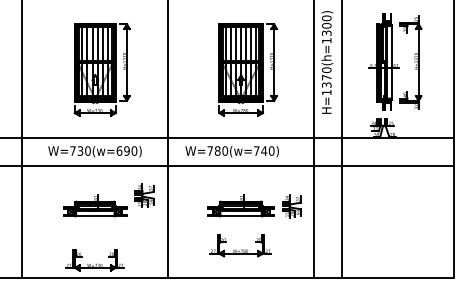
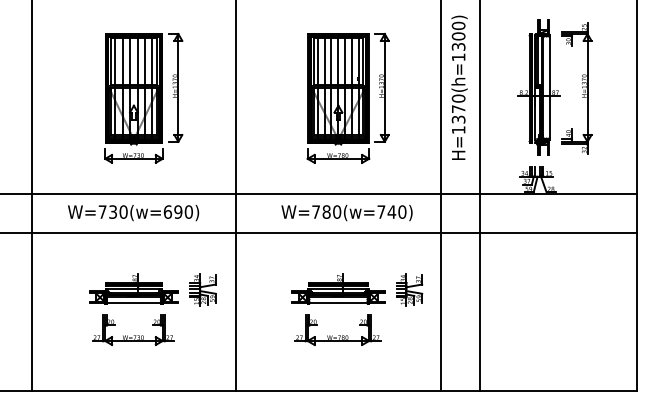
text: (231, 152) -> (346, 213), moved
part: (144, 195) -> (202, 289), moved
part: (241, 249) -> (338, 335), moved
part: (95, 259) -> (133, 329), moved

